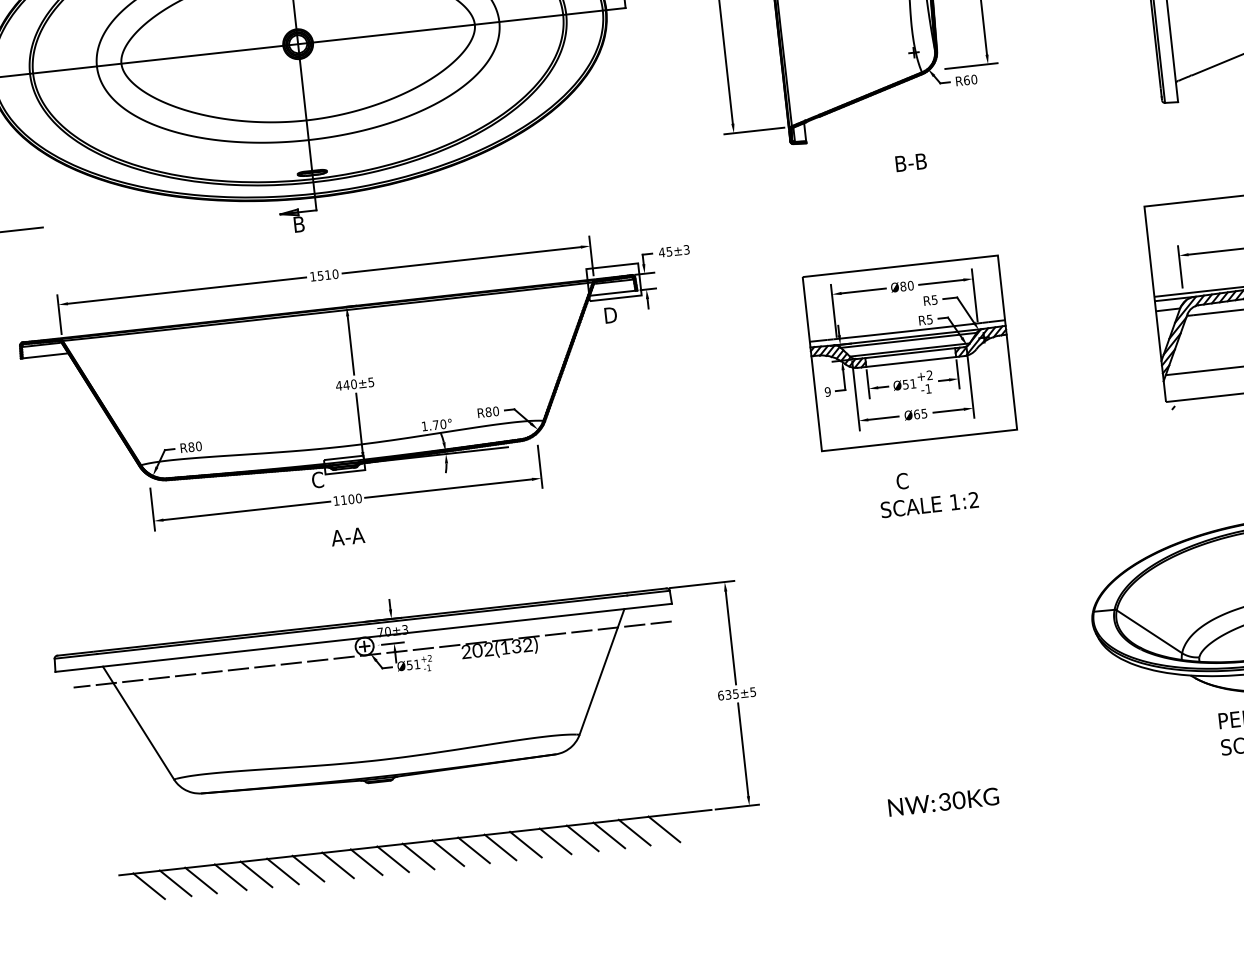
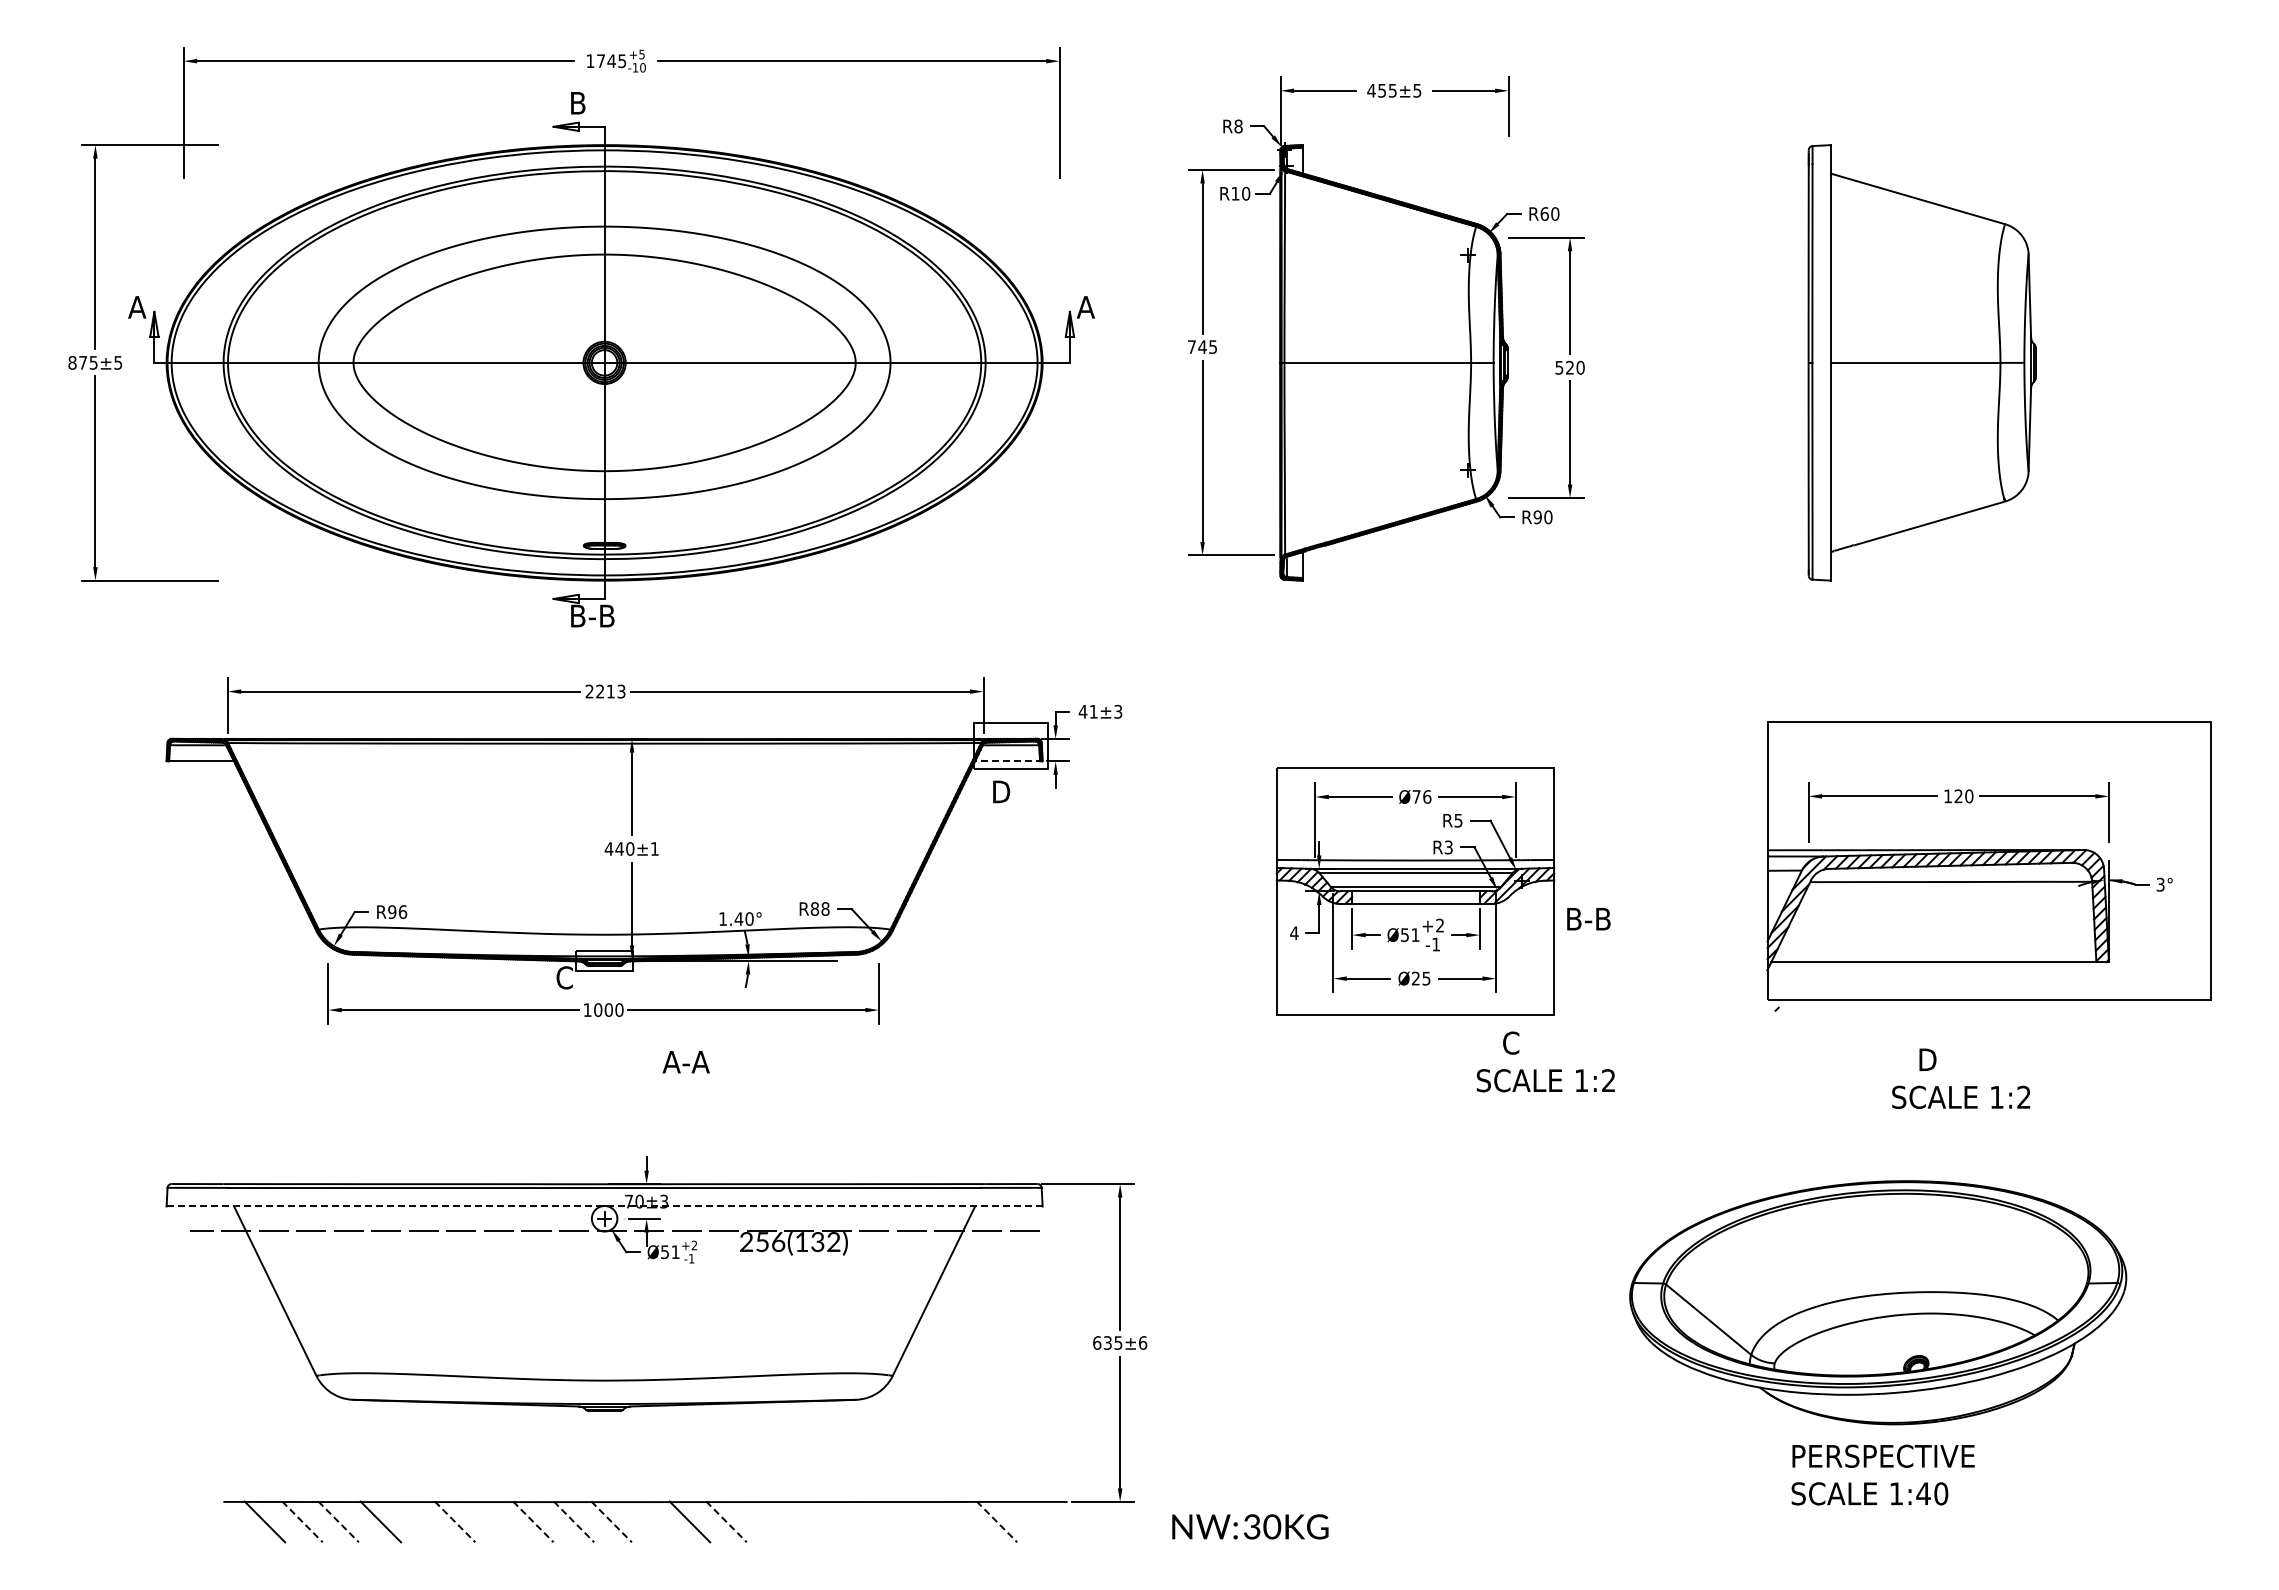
text: (966, 80) -> (1537, 517), R60 -> R90
text: (910, 162) -> (1588, 919), moved
text: (315, 222) -> (601, 615), B -> B-B
text: (669, 251) -> (1093, 711), 45±3 -> 41±3
text: (324, 275) -> (605, 691), 1510 -> 2213
text: (906, 285) -> (1421, 796), Ø80 -> Ø76
line: (613, 293) -> (1008, 761), solid -> dashed
text: (929, 318) -> (1448, 846), R5 -> R3
text: (370, 382) -> (654, 848), 440±5 -> 440±1
text: (827, 392) -> (1294, 933), 9 -> 4
text: (495, 411) -> (825, 908), R80 -> R88
text: (916, 414) -> (1415, 978), Ø65 -> Ø25
text: (435, 424) -> (738, 918), 1.70° -> 1.40°
text: (195, 446) -> (397, 911), R80 -> R96
text: (927, 491) -> (1545, 1061), moved
text: (344, 499) -> (598, 1009), 1100 -> 1000
text: (347, 537) -> (685, 1062), moved
line: (363, 637) -> (604, 1206), solid -> dashed
text: (483, 649) -> (770, 1241), 202(132) -> 256(132)
text: (753, 691) -> (1143, 1342), 635±5 -> 635±6
text: (943, 801) -> (1250, 1526), moved
line: (664, 829) -> (997, 1521), solid -> dashed
line: (634, 832) -> (954, 1521), removed
line: (609, 835) -> (918, 1521), removed
line: (582, 838) -> (880, 1521), removed
line: (555, 841) -> (842, 1521), removed
line: (526, 844) -> (800, 1521), removed
line: (499, 847) -> (763, 1521), removed
line: (473, 850) -> (726, 1521), solid -> dashed
line: (418, 856) -> (647, 1521), removed
line: (393, 859) -> (611, 1521), solid -> dashed
line: (366, 861) -> (574, 1521), solid -> dashed
line: (338, 865) -> (533, 1521), solid -> dashed
line: (307, 868) -> (490, 1521), removed
line: (283, 871) -> (455, 1521), solid -> dashed
line: (256, 874) -> (417, 1521), removed
line: (200, 880) -> (338, 1521), solid -> dashed
line: (175, 883) -> (302, 1521), solid -> dashed

